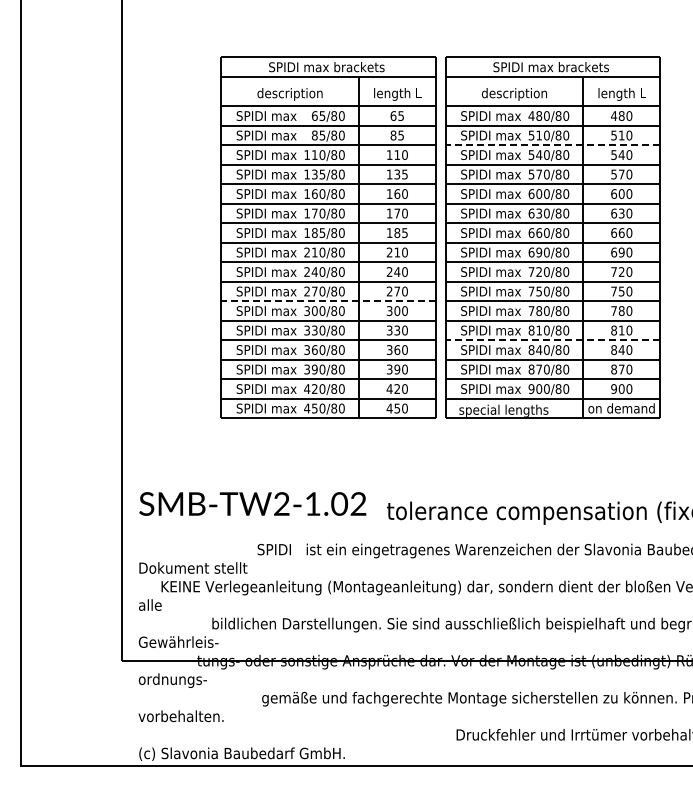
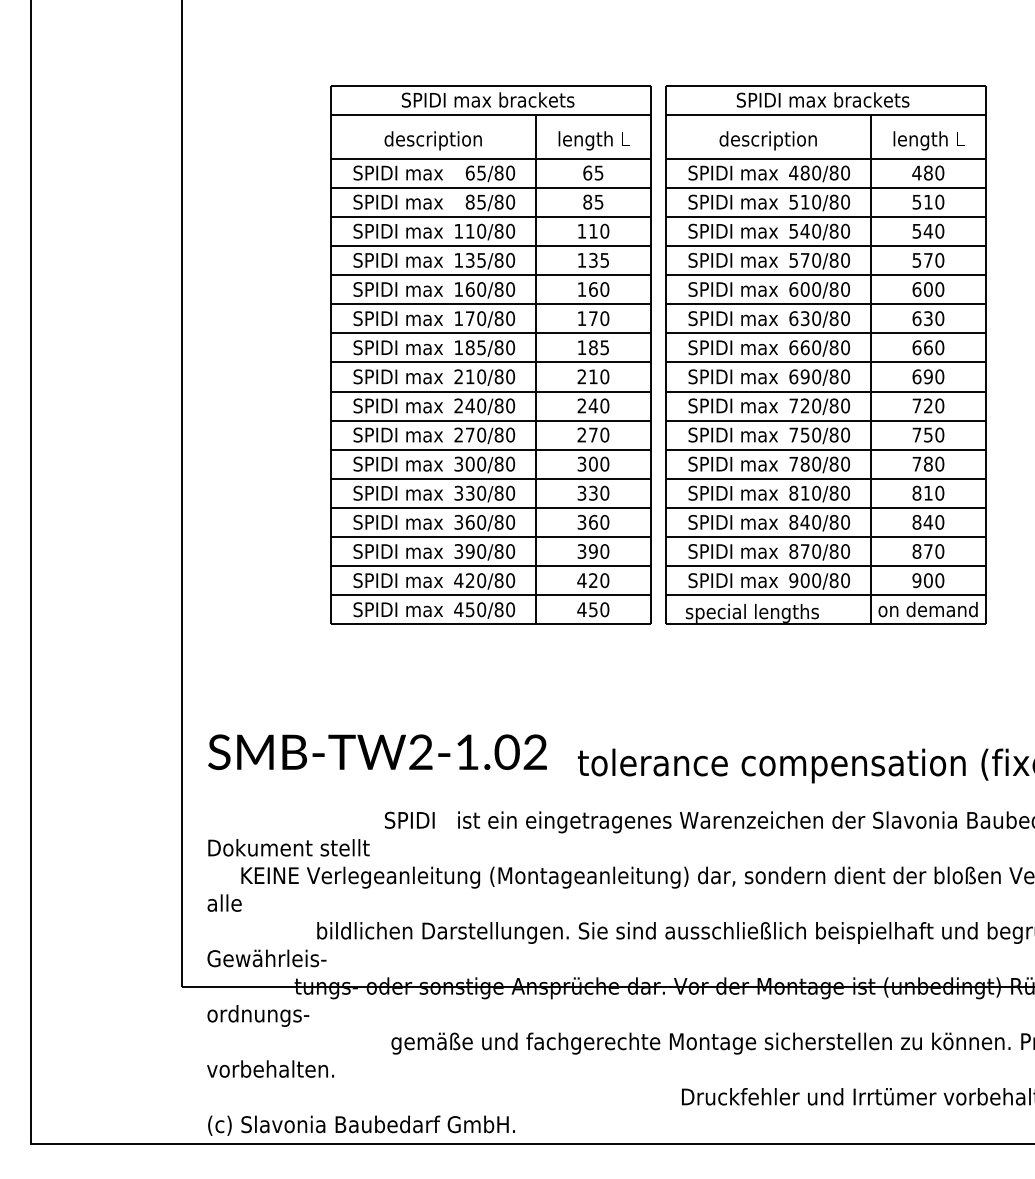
line: (552, 145) -> (825, 217), dashed -> solid
line: (328, 301) -> (490, 449), dashed -> solid
line: (552, 340) -> (825, 508), dashed -> solid

